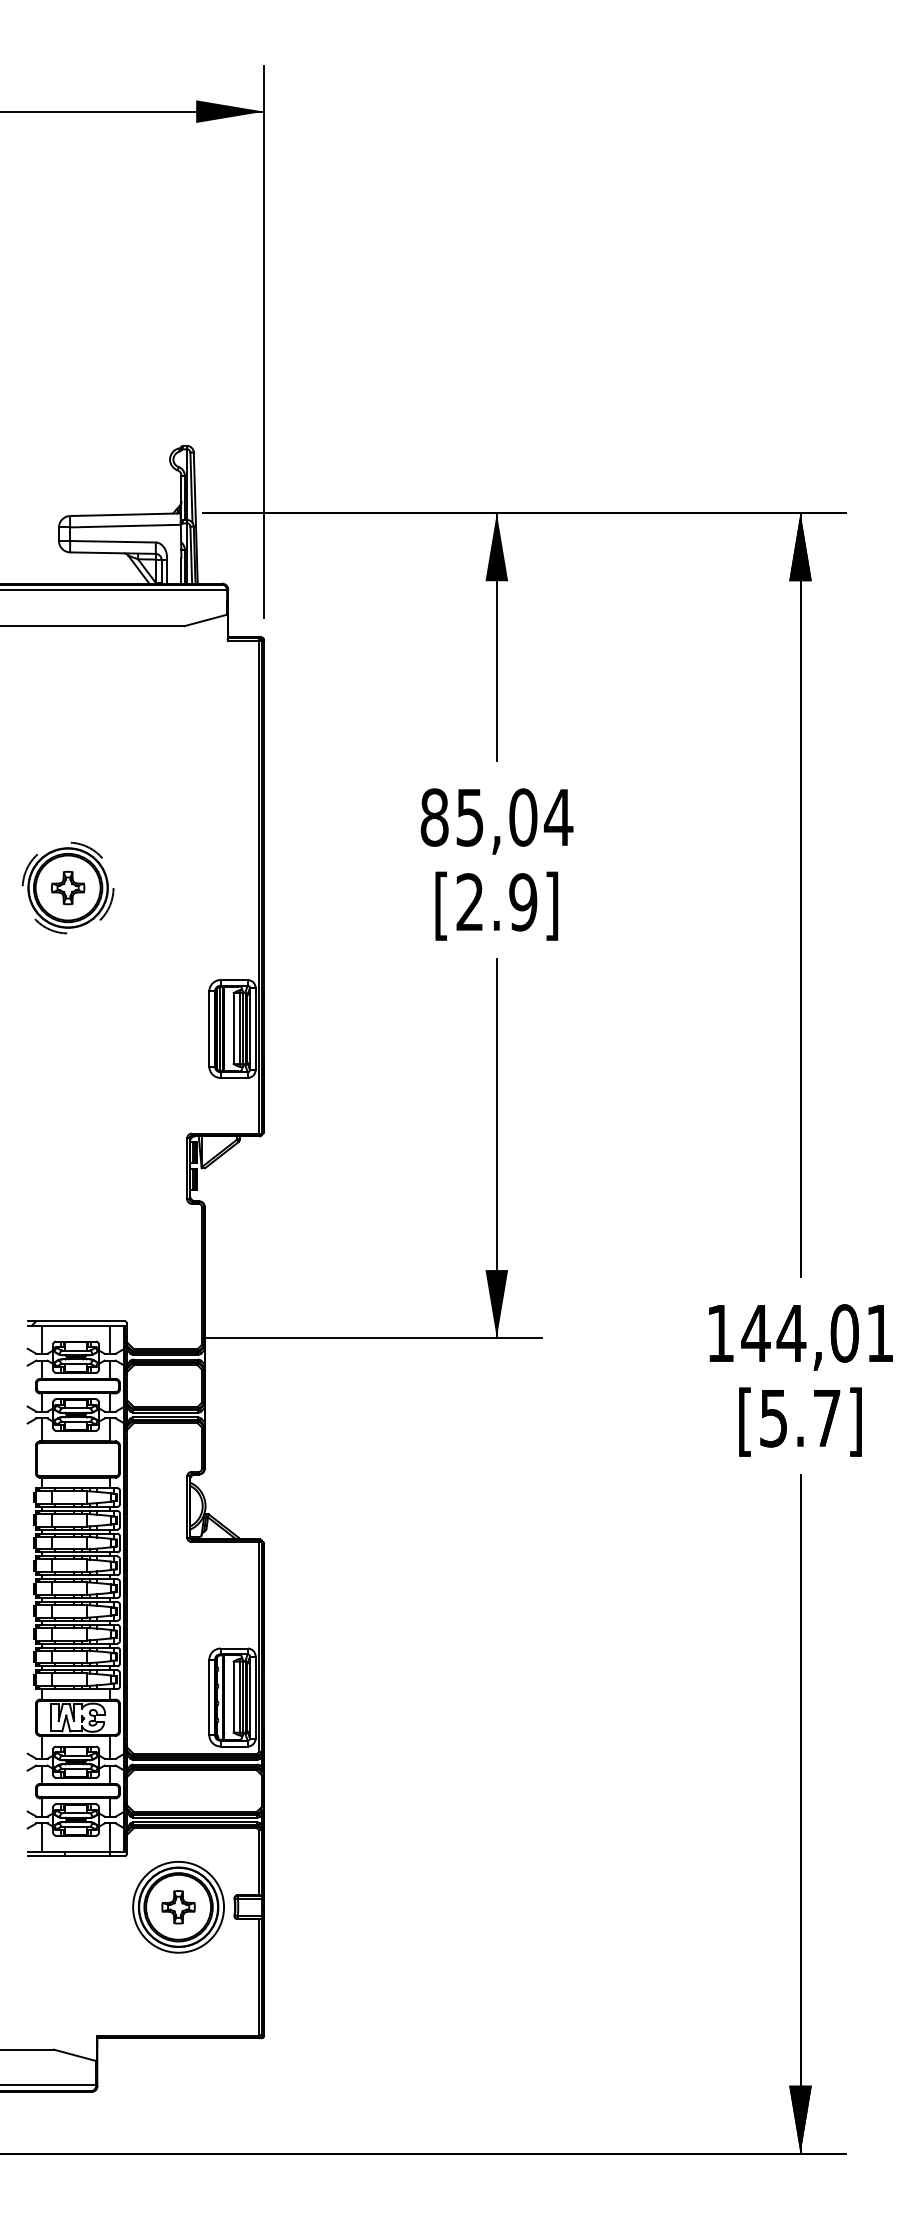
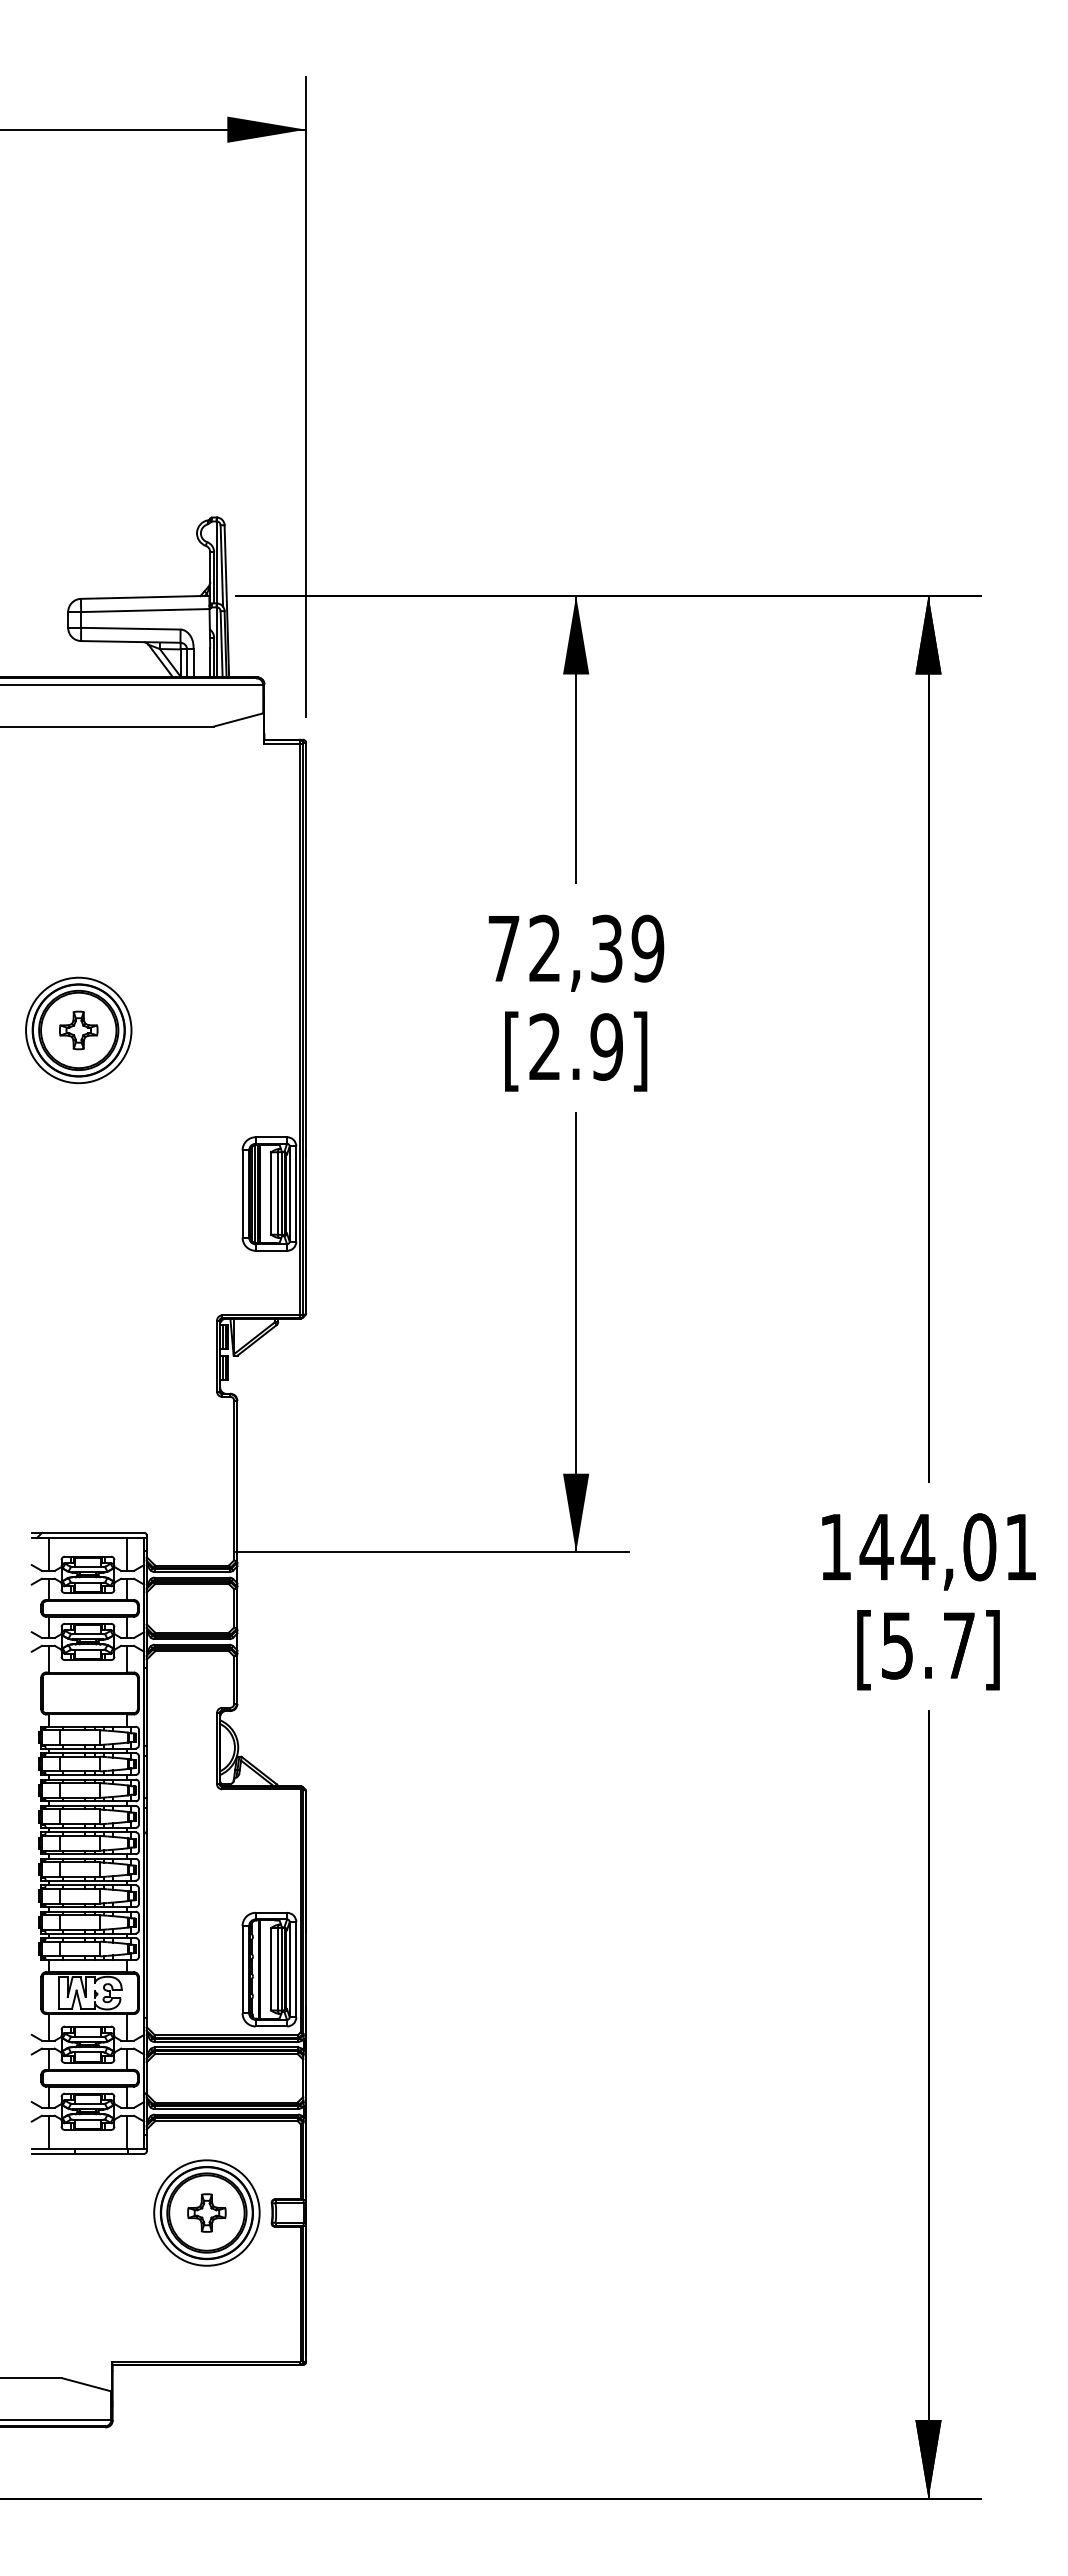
text: (497, 817) -> (576, 948), 85,04 -> 72,39
circle: (67, 888) -> (78, 1030), dashed -> solid

